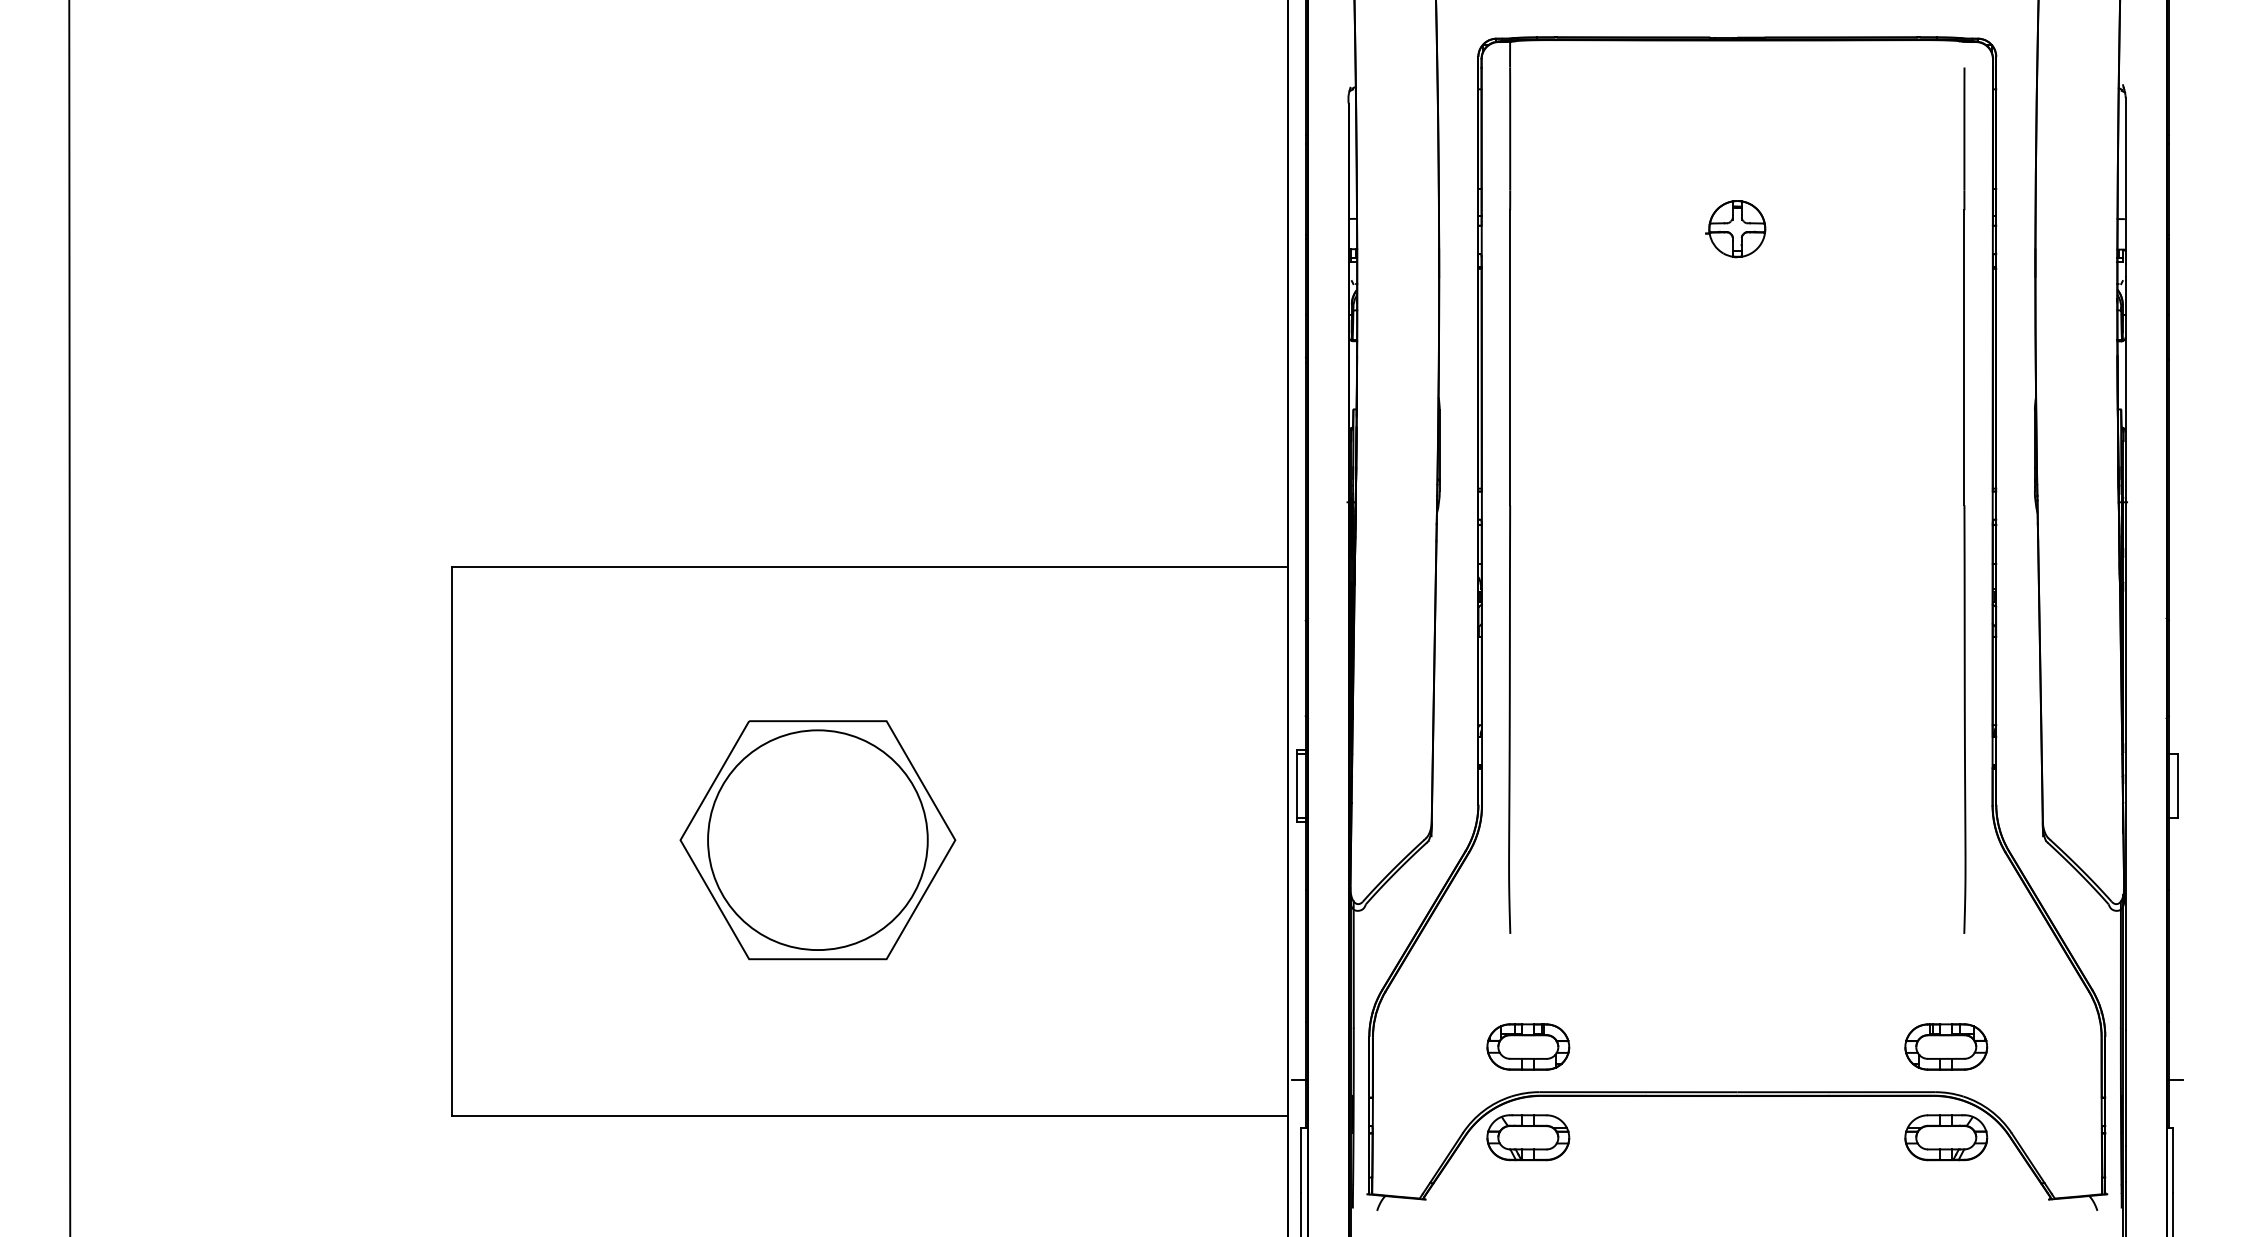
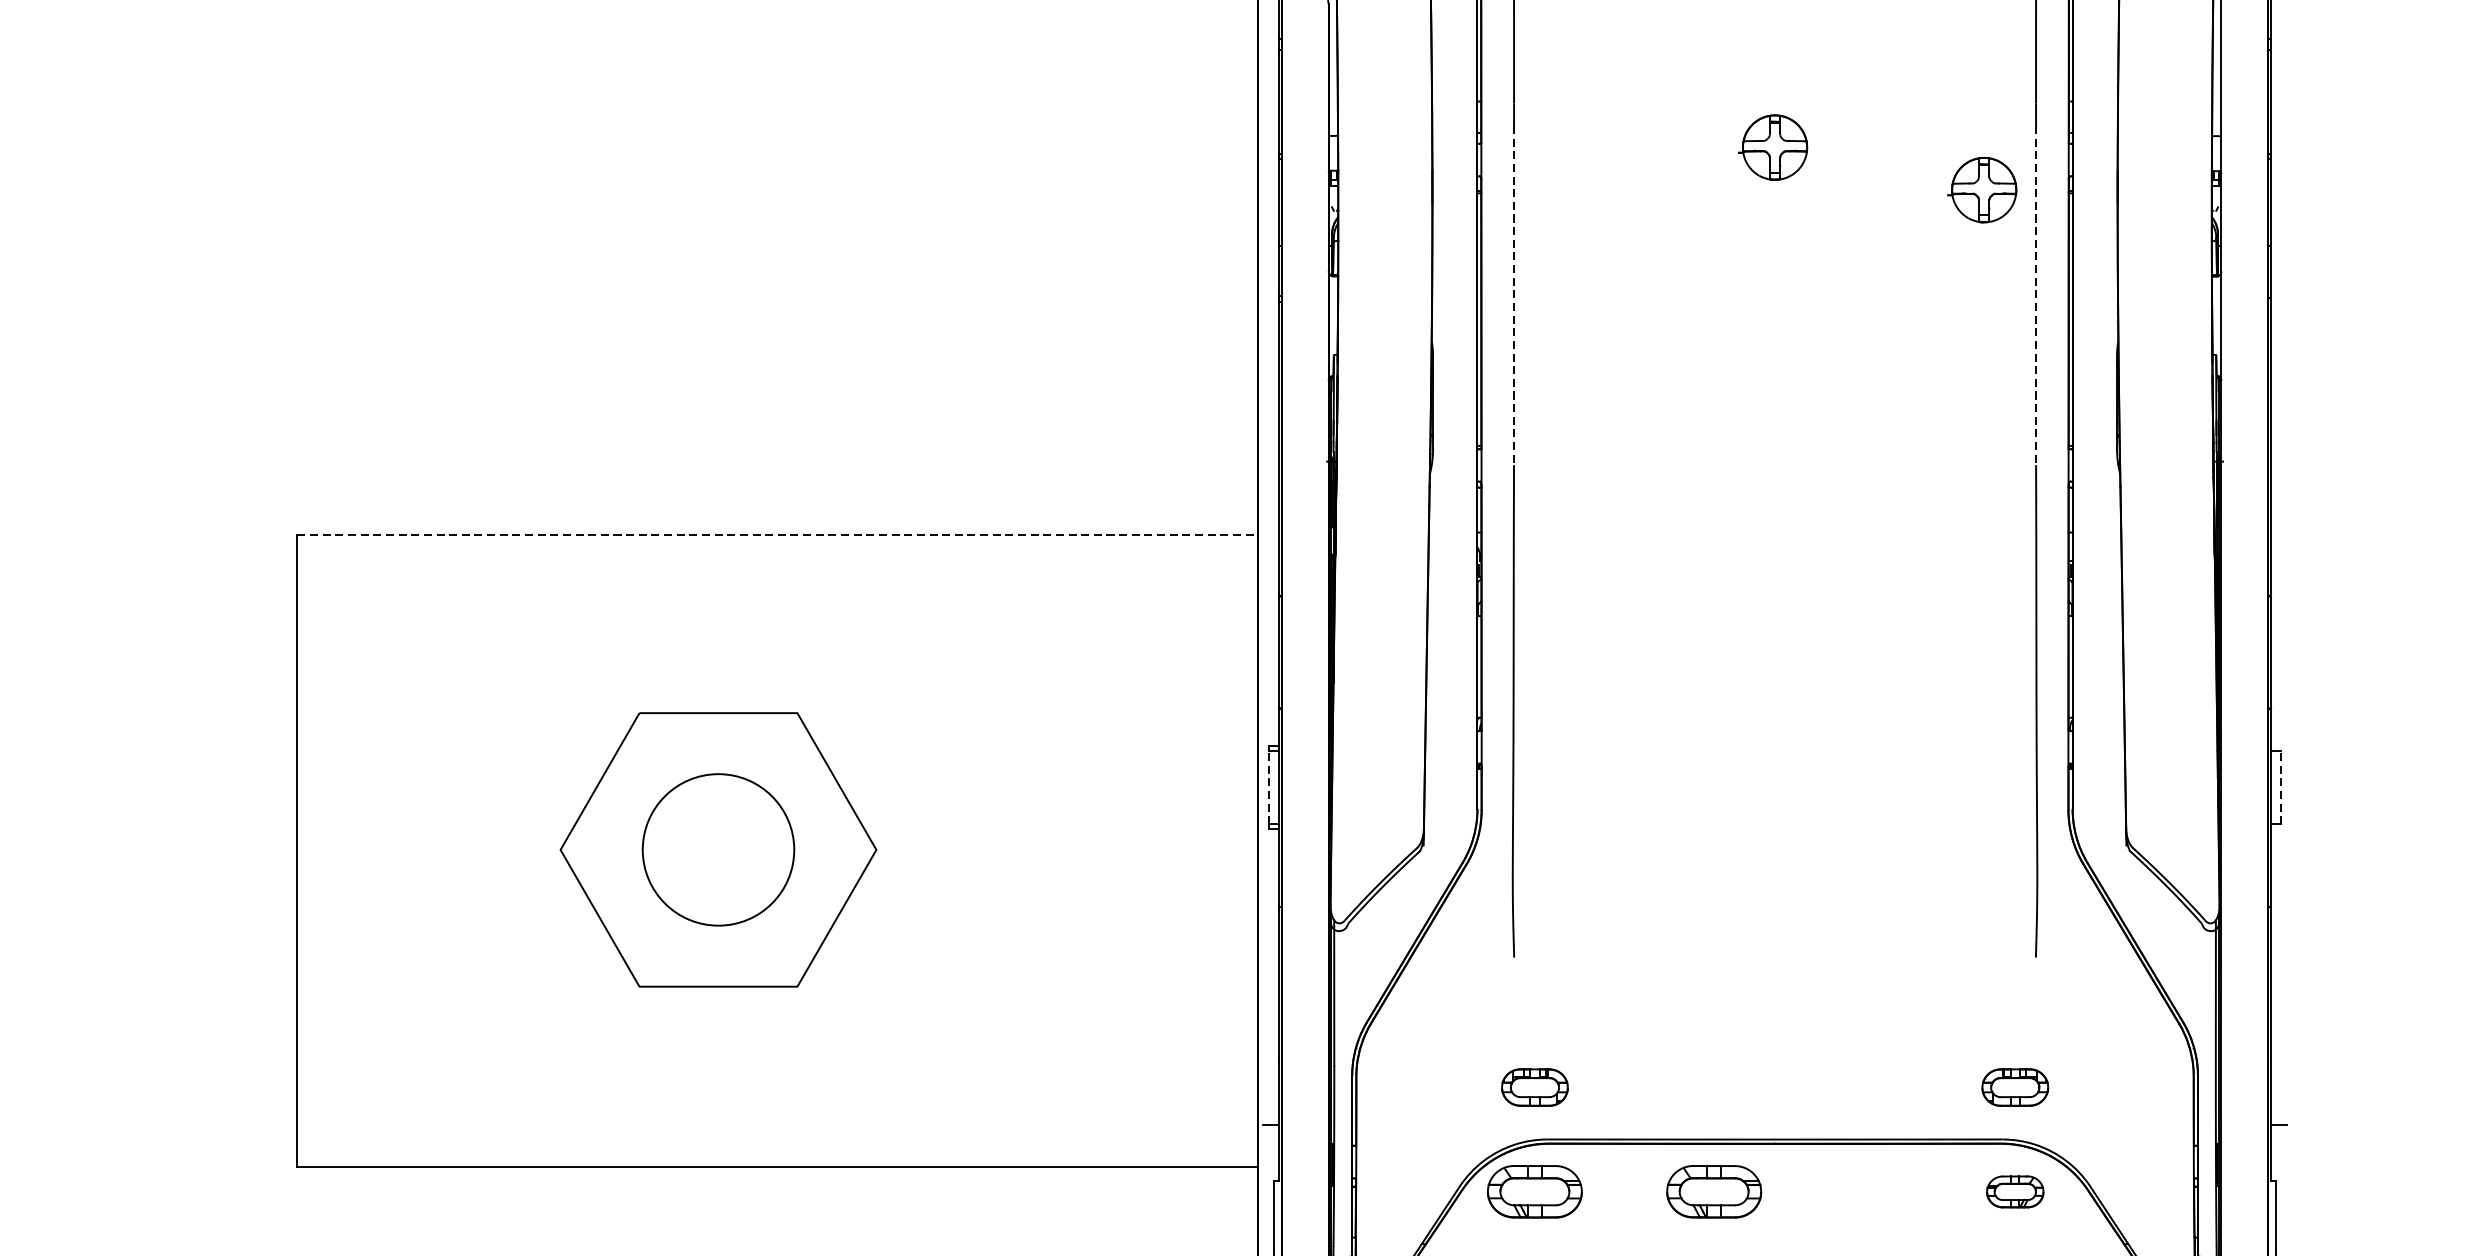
part: (1917, 266) -> (1982, 190), added
line: (1510, 357) -> (1514, 295), solid -> dashed
line: (1964, 357) -> (2036, 295), solid -> dashed
line: (870, 566) -> (778, 535), solid -> dashed
line: (1296, 786) -> (1268, 788), solid -> dashed
line: (2177, 786) -> (2280, 788), solid -> dashed
circle: (817, 840) -> (718, 850), size x0.6
part: (1528, 1046) -> (1535, 1087), size x0.7
part: (1946, 1046) -> (2015, 1087), size x0.7
part: (1684, 1137) -> (1714, 1191), added
part: (1946, 1137) -> (2015, 1191), size x0.6

